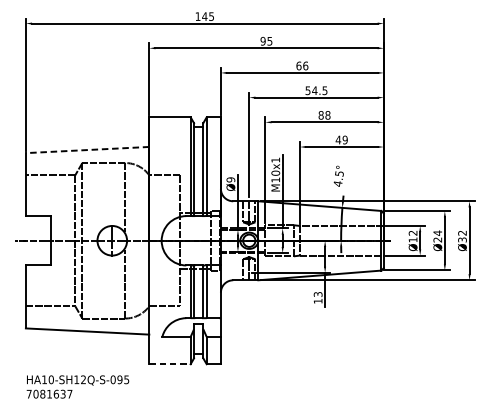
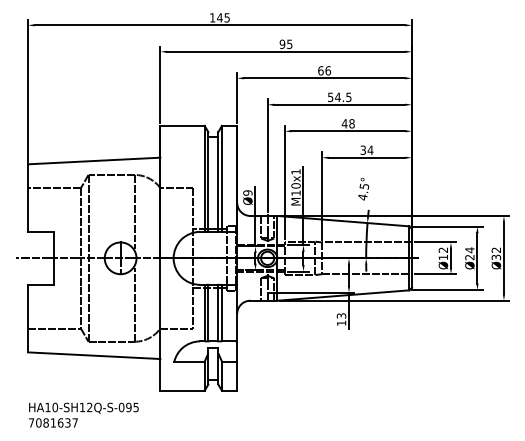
text: (320, 115) -> (344, 123), 88 -> 48
text: (341, 139) -> (366, 149), 49 -> 34
line: (86, 150) -> (93, 161), dashed -> solid
line: (170, 363) -> (183, 390), dashed -> solid

